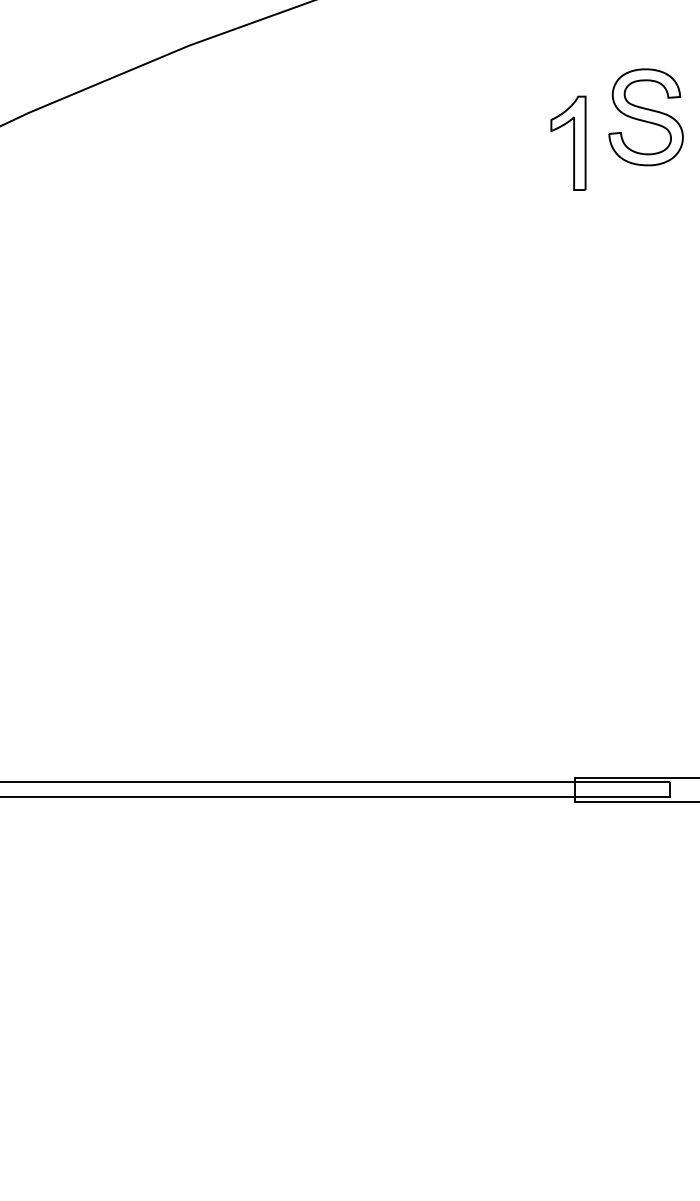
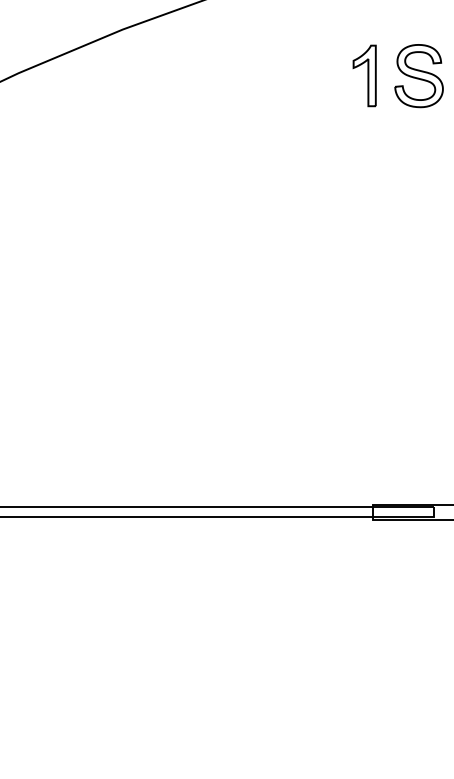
part: (568, 142) -> (364, 75), moved

